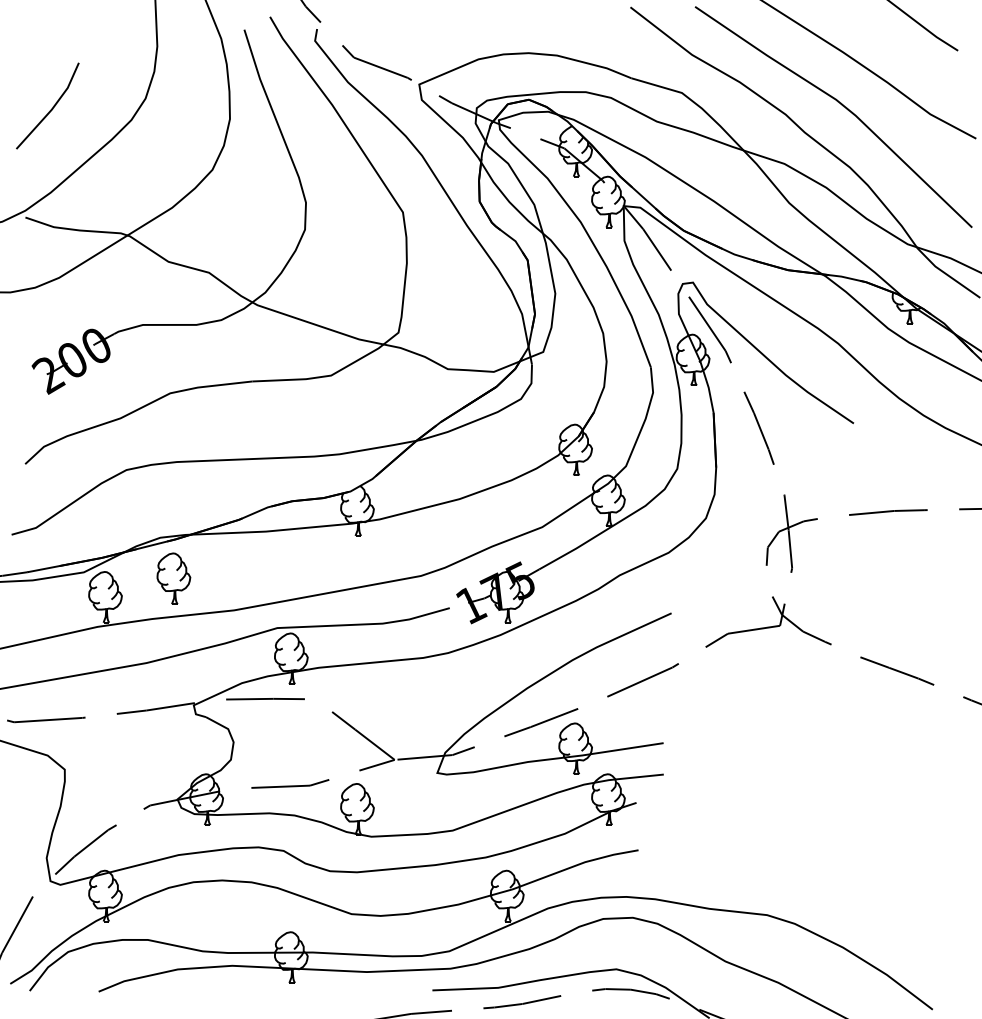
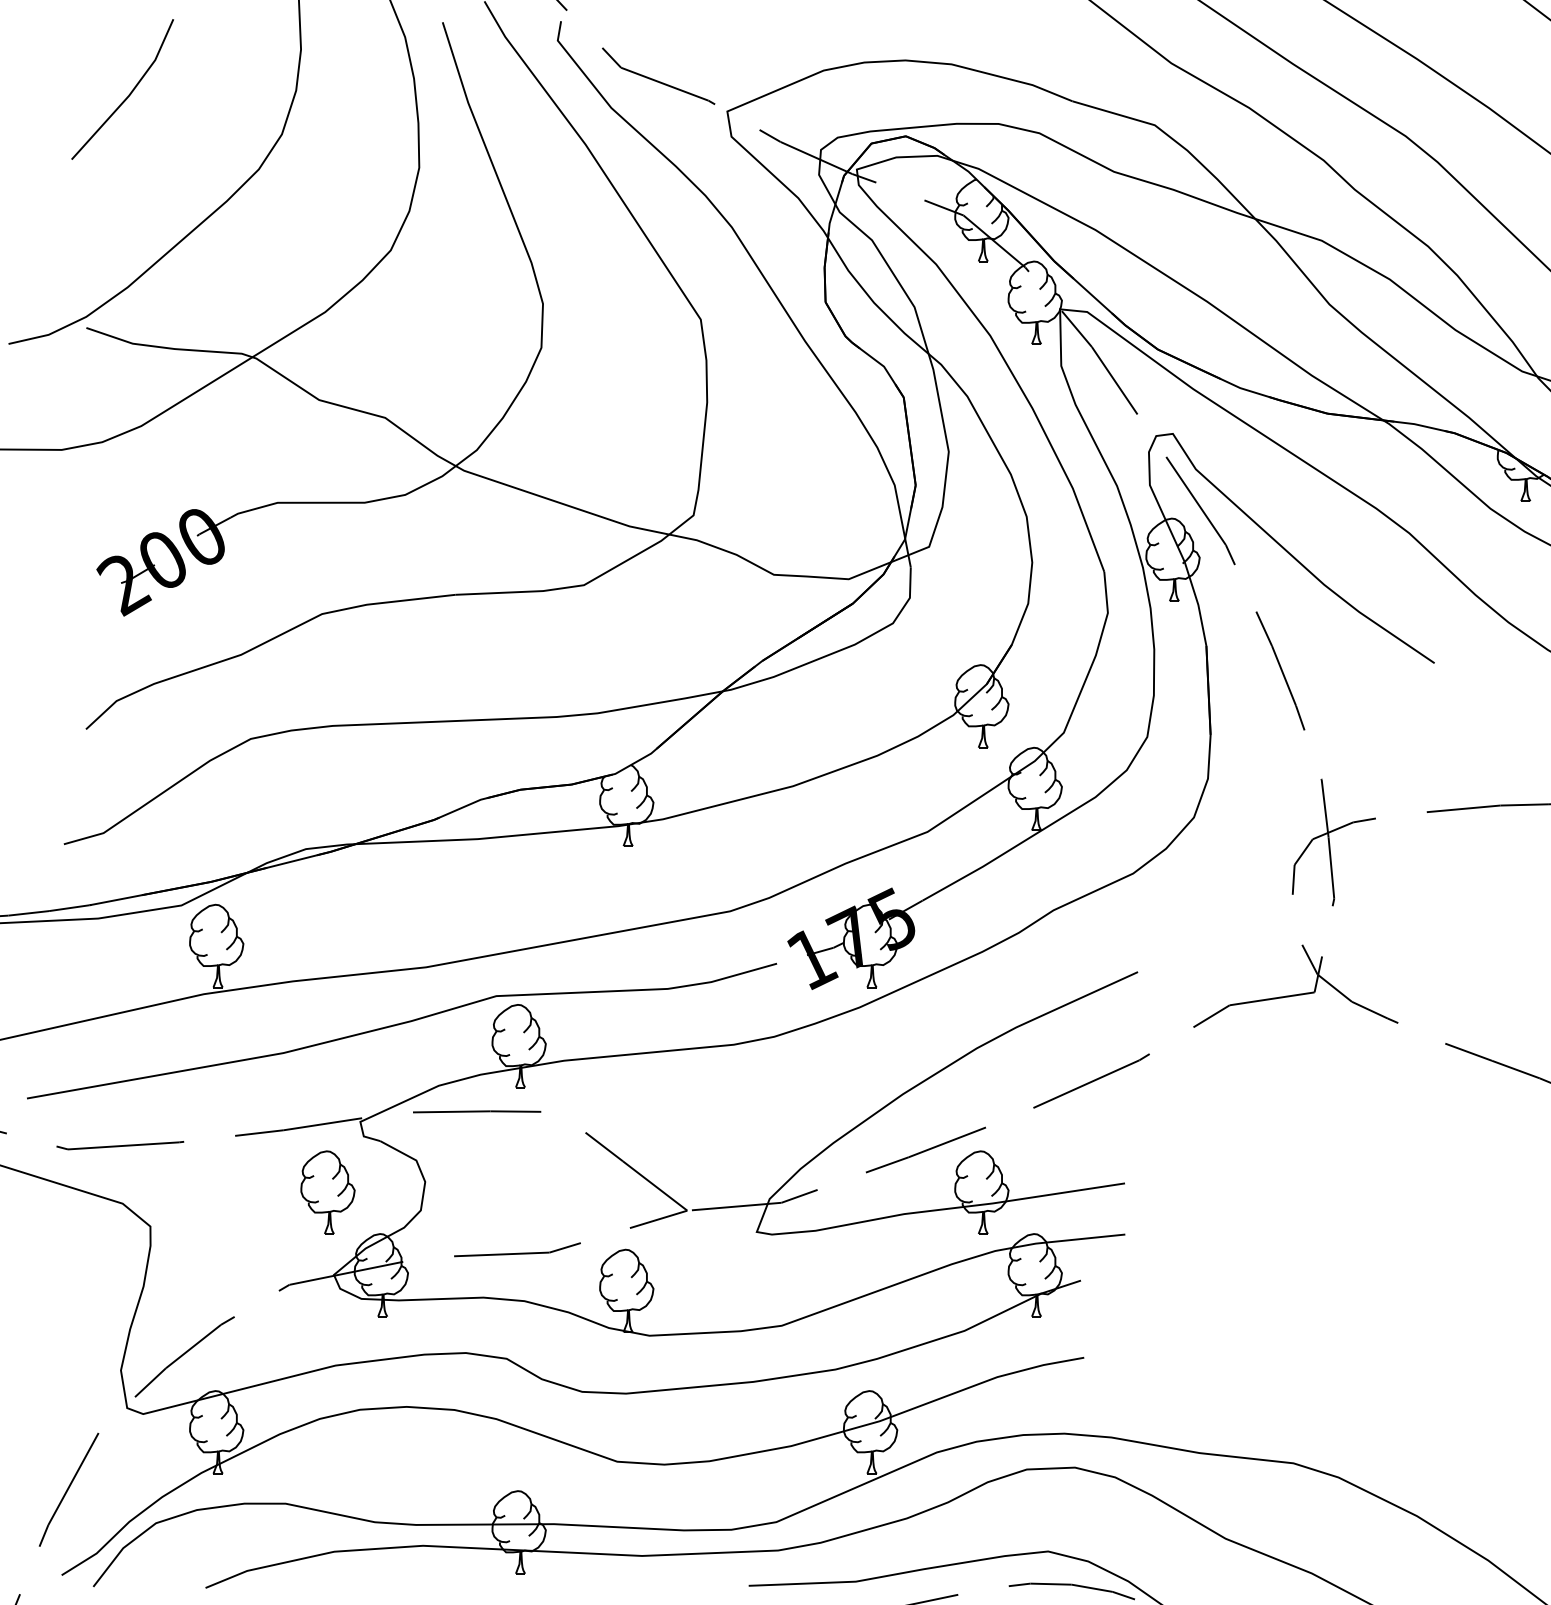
line: (51, 108) -> (128, 93), moved
part: (173, 578) -> (327, 1192), moved

